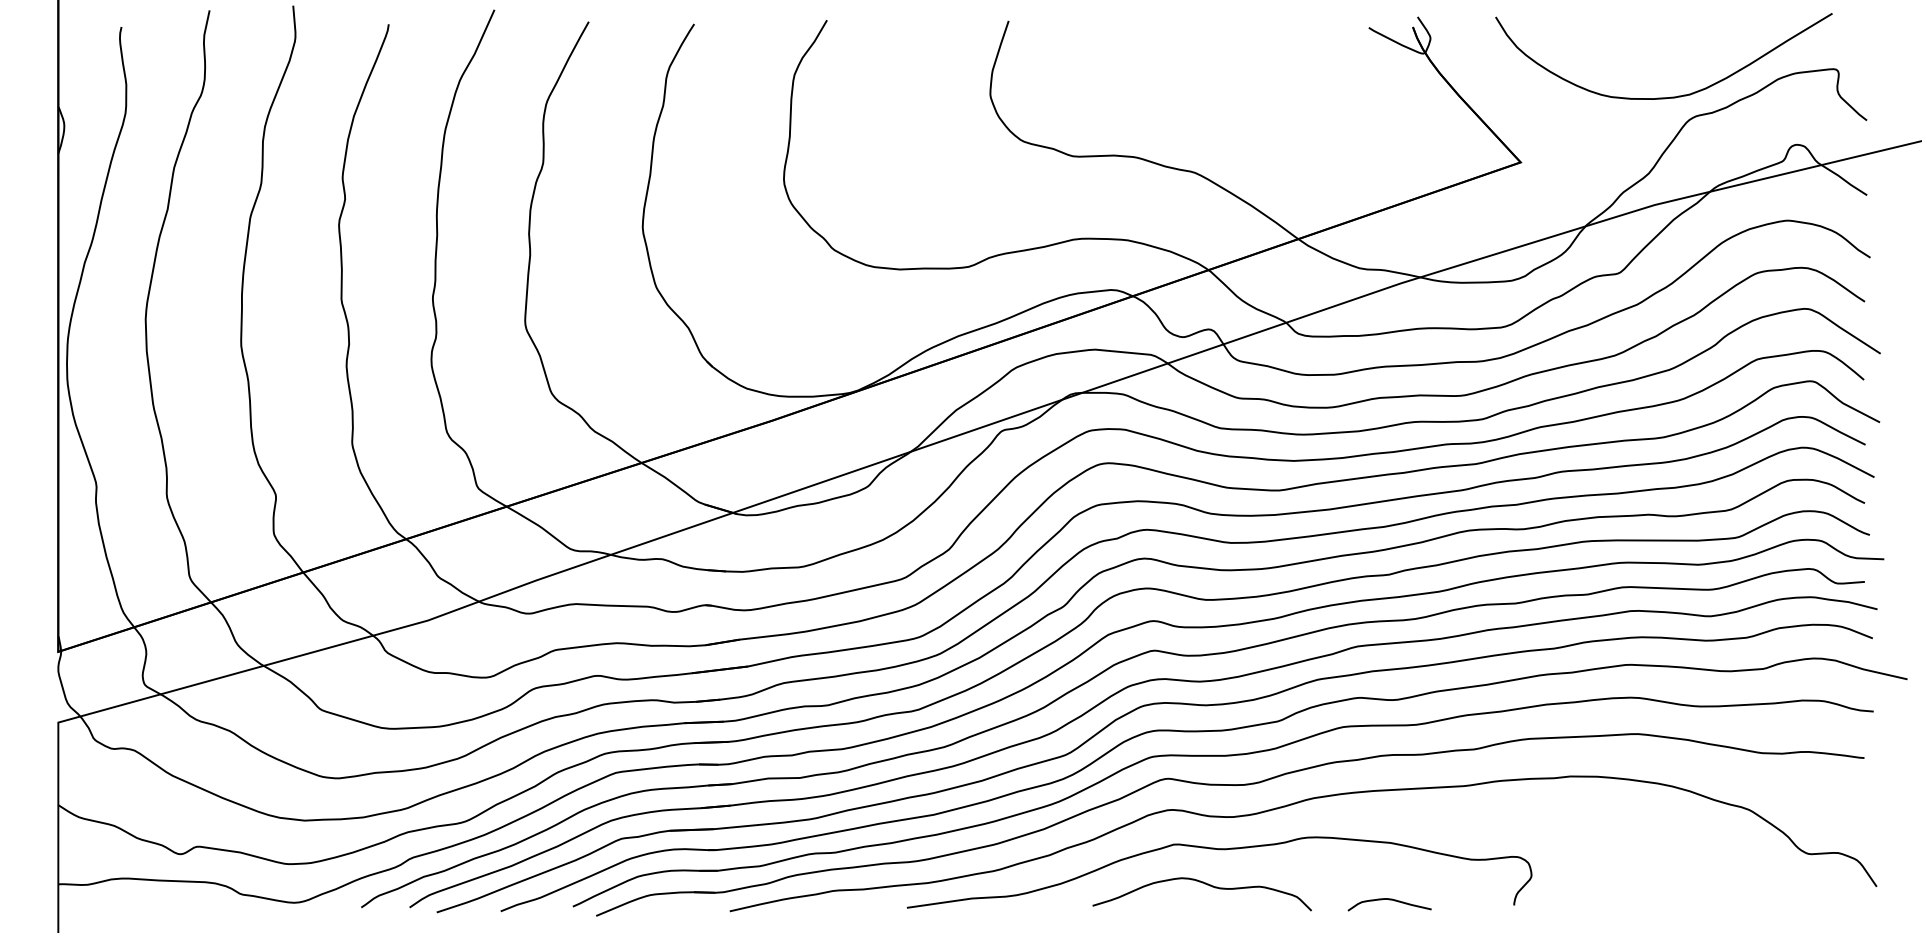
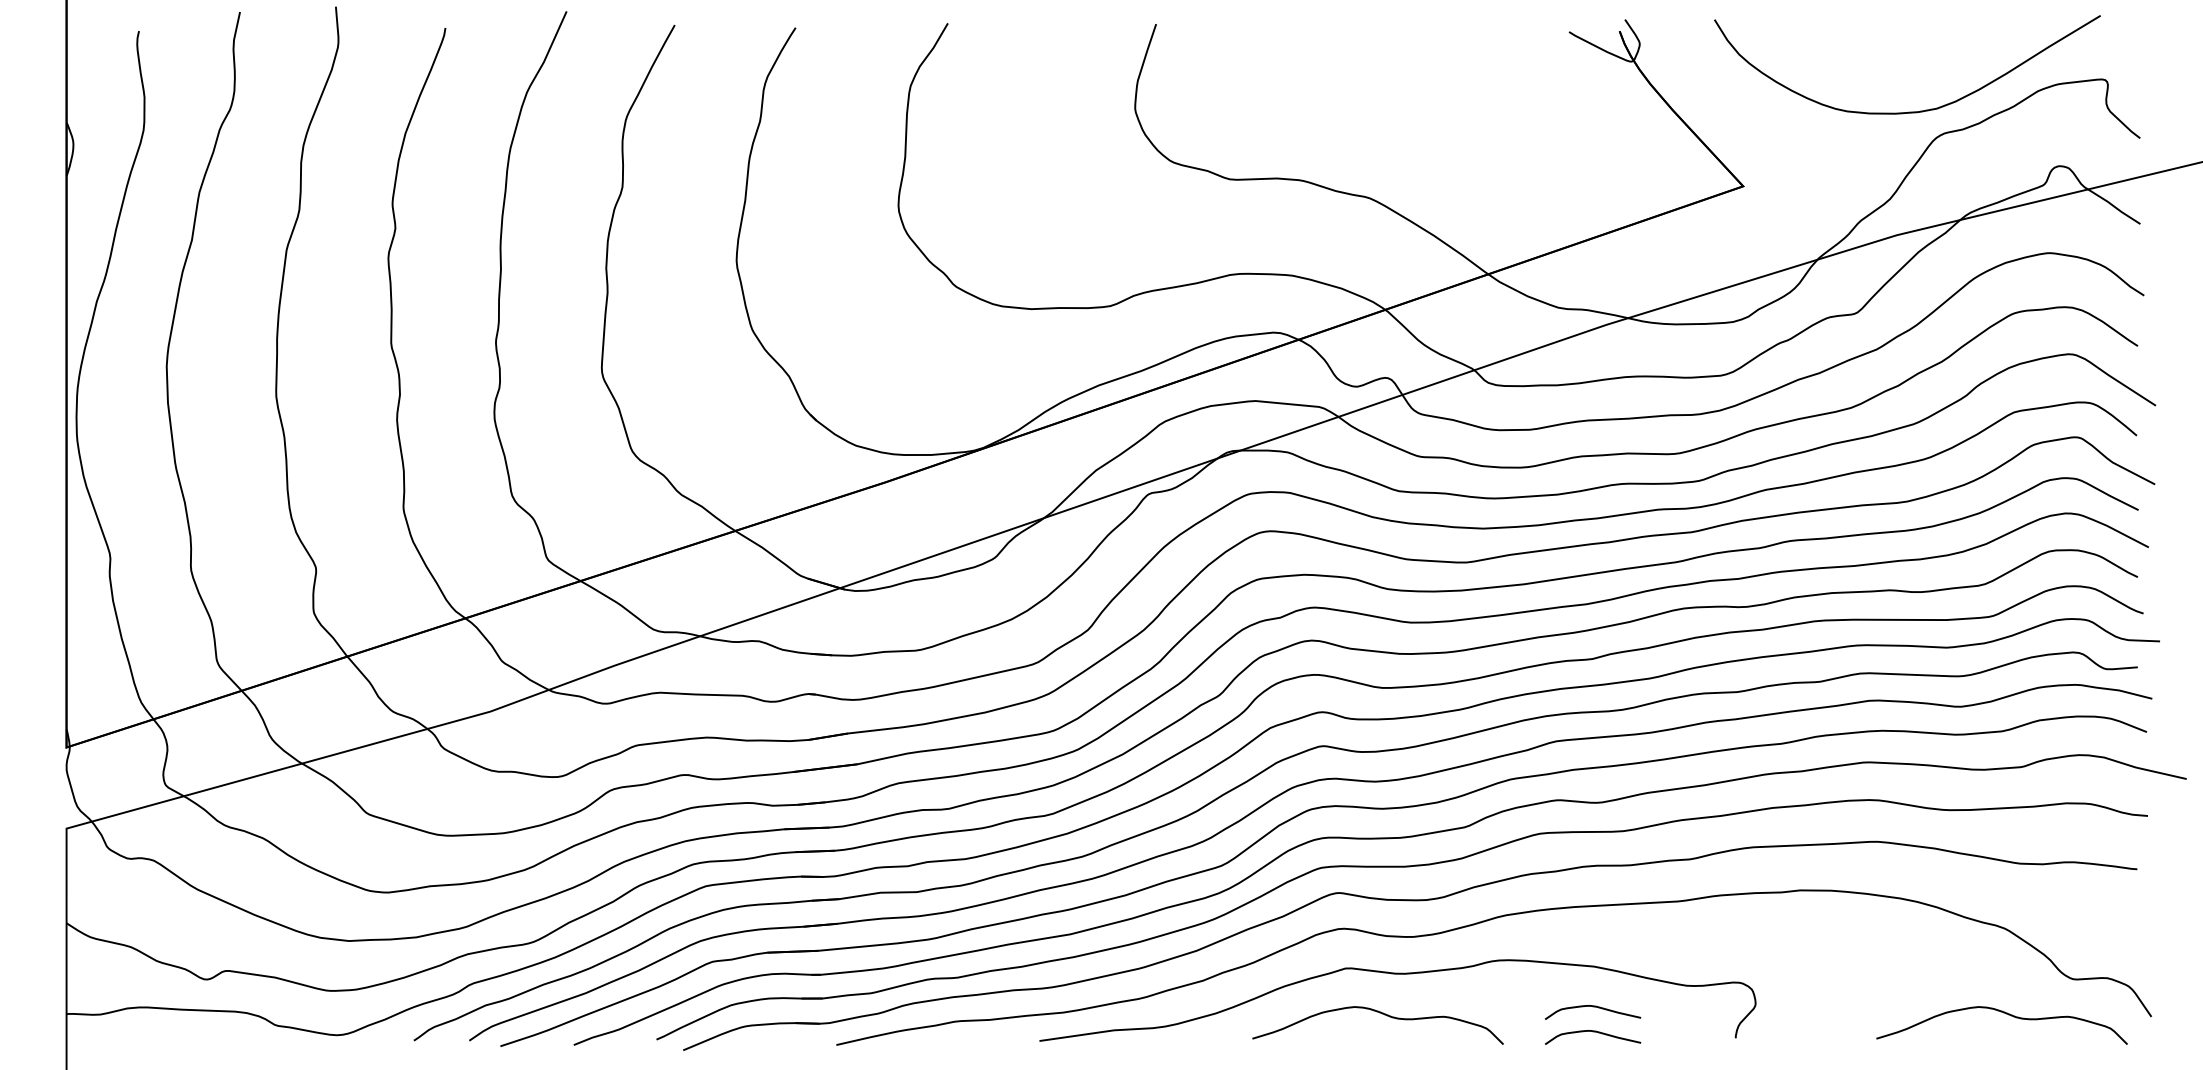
curve: (1390, 878) -> (1593, 1007), added
curve: (1750, 884) -> (2006, 1014), added

